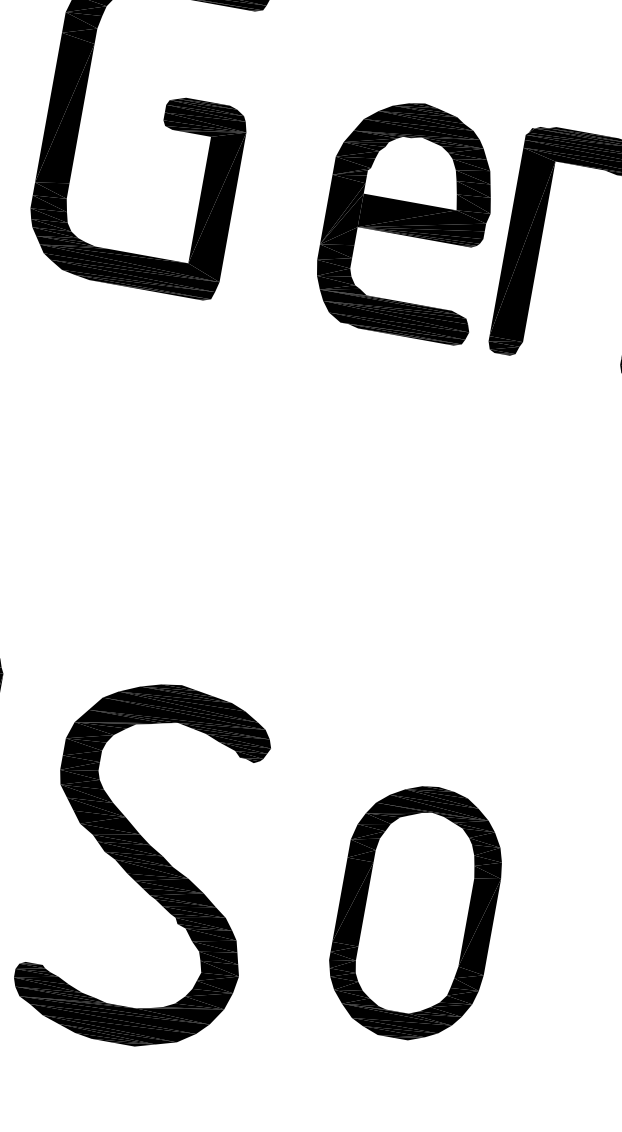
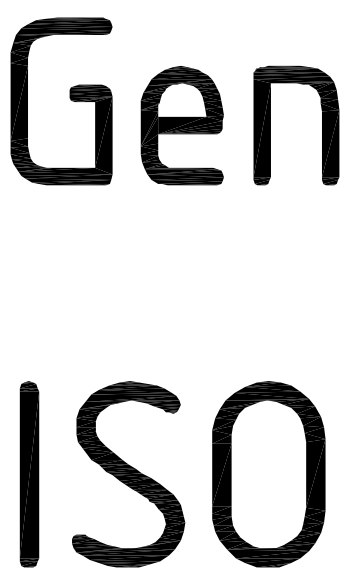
part: (405, 218) -> (181, 125), moved
part: (415, 912) -> (268, 474), size x1.43

